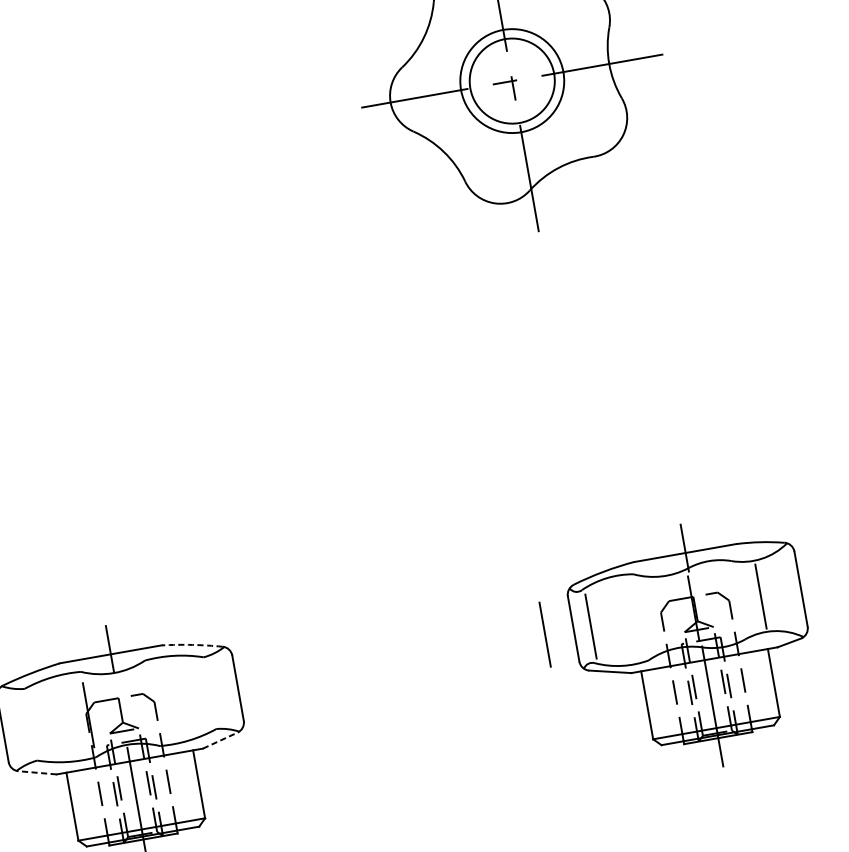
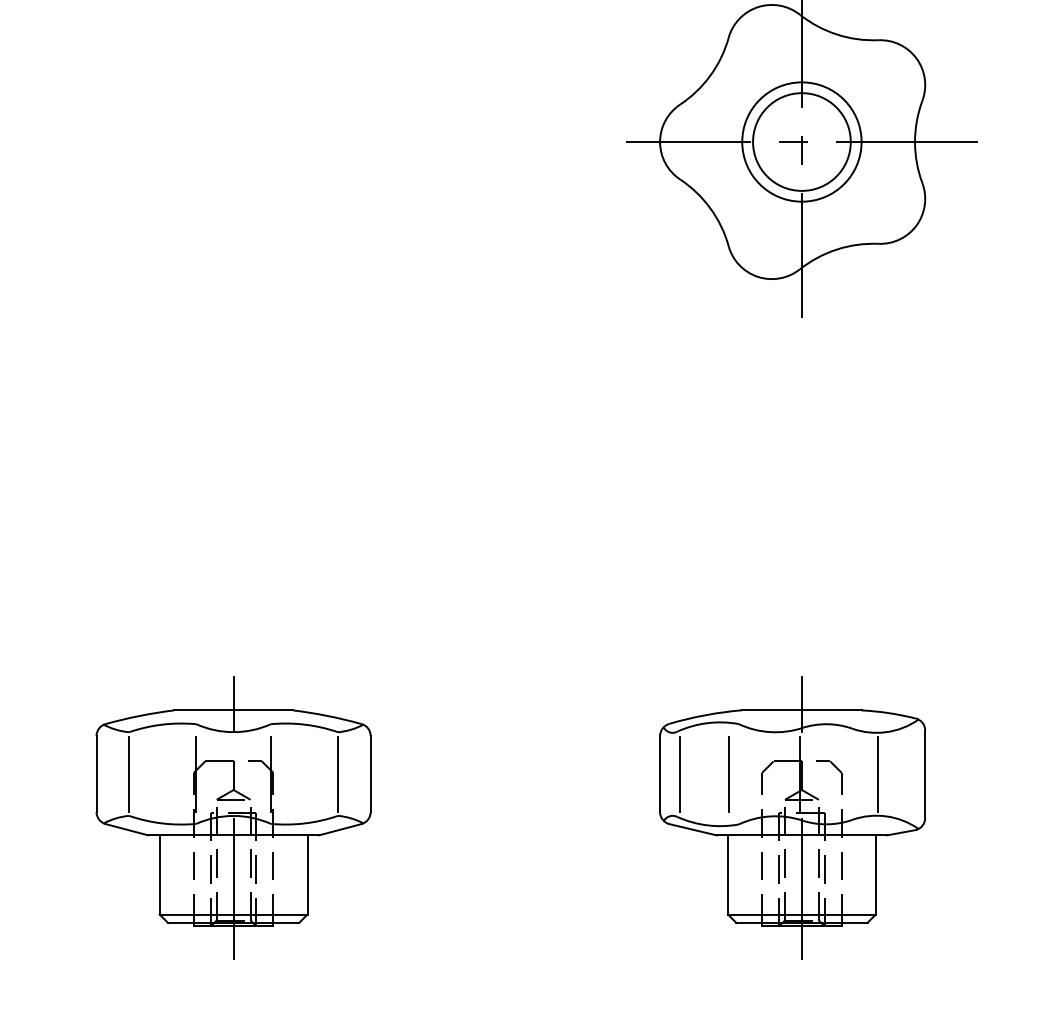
arc: (192, 644) -> (327, 715), dashed -> solid
part: (693, 646) -> (792, 817), moved
line: (209, 693) -> (337, 774), added
line: (153, 703) -> (271, 774), added
line: (31, 725) -> (129, 774), added
line: (220, 740) -> (340, 829), dashed -> solid
line: (37, 772) -> (126, 829), dashed -> solid

